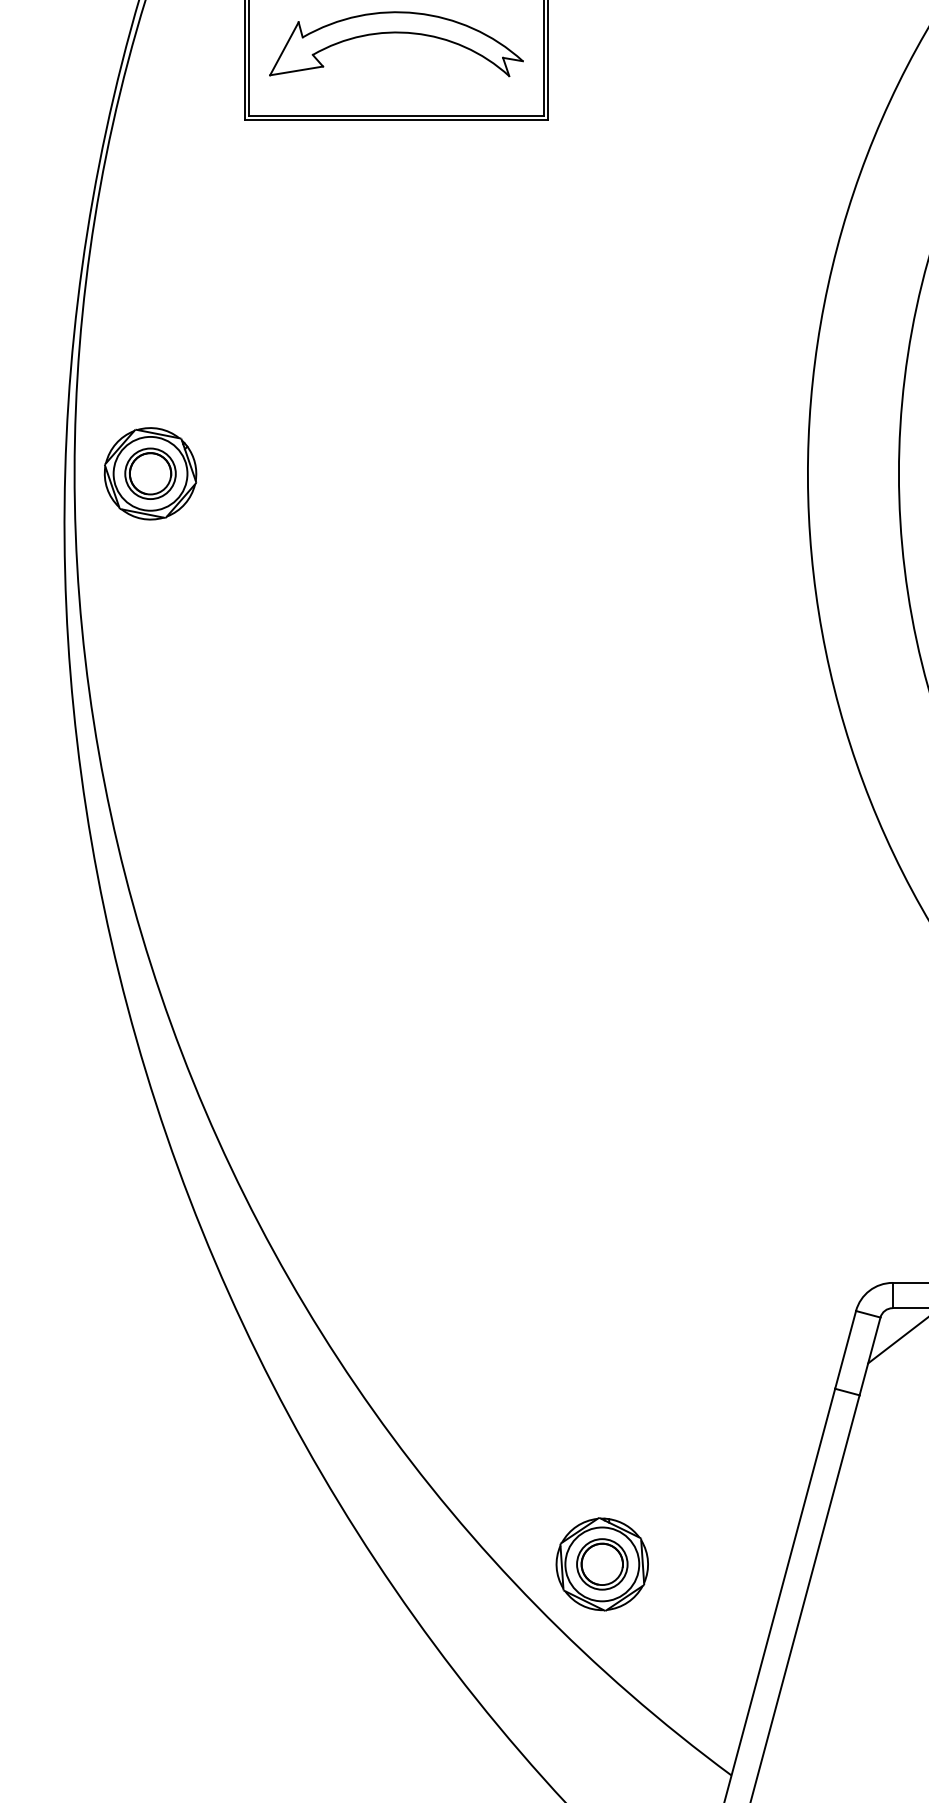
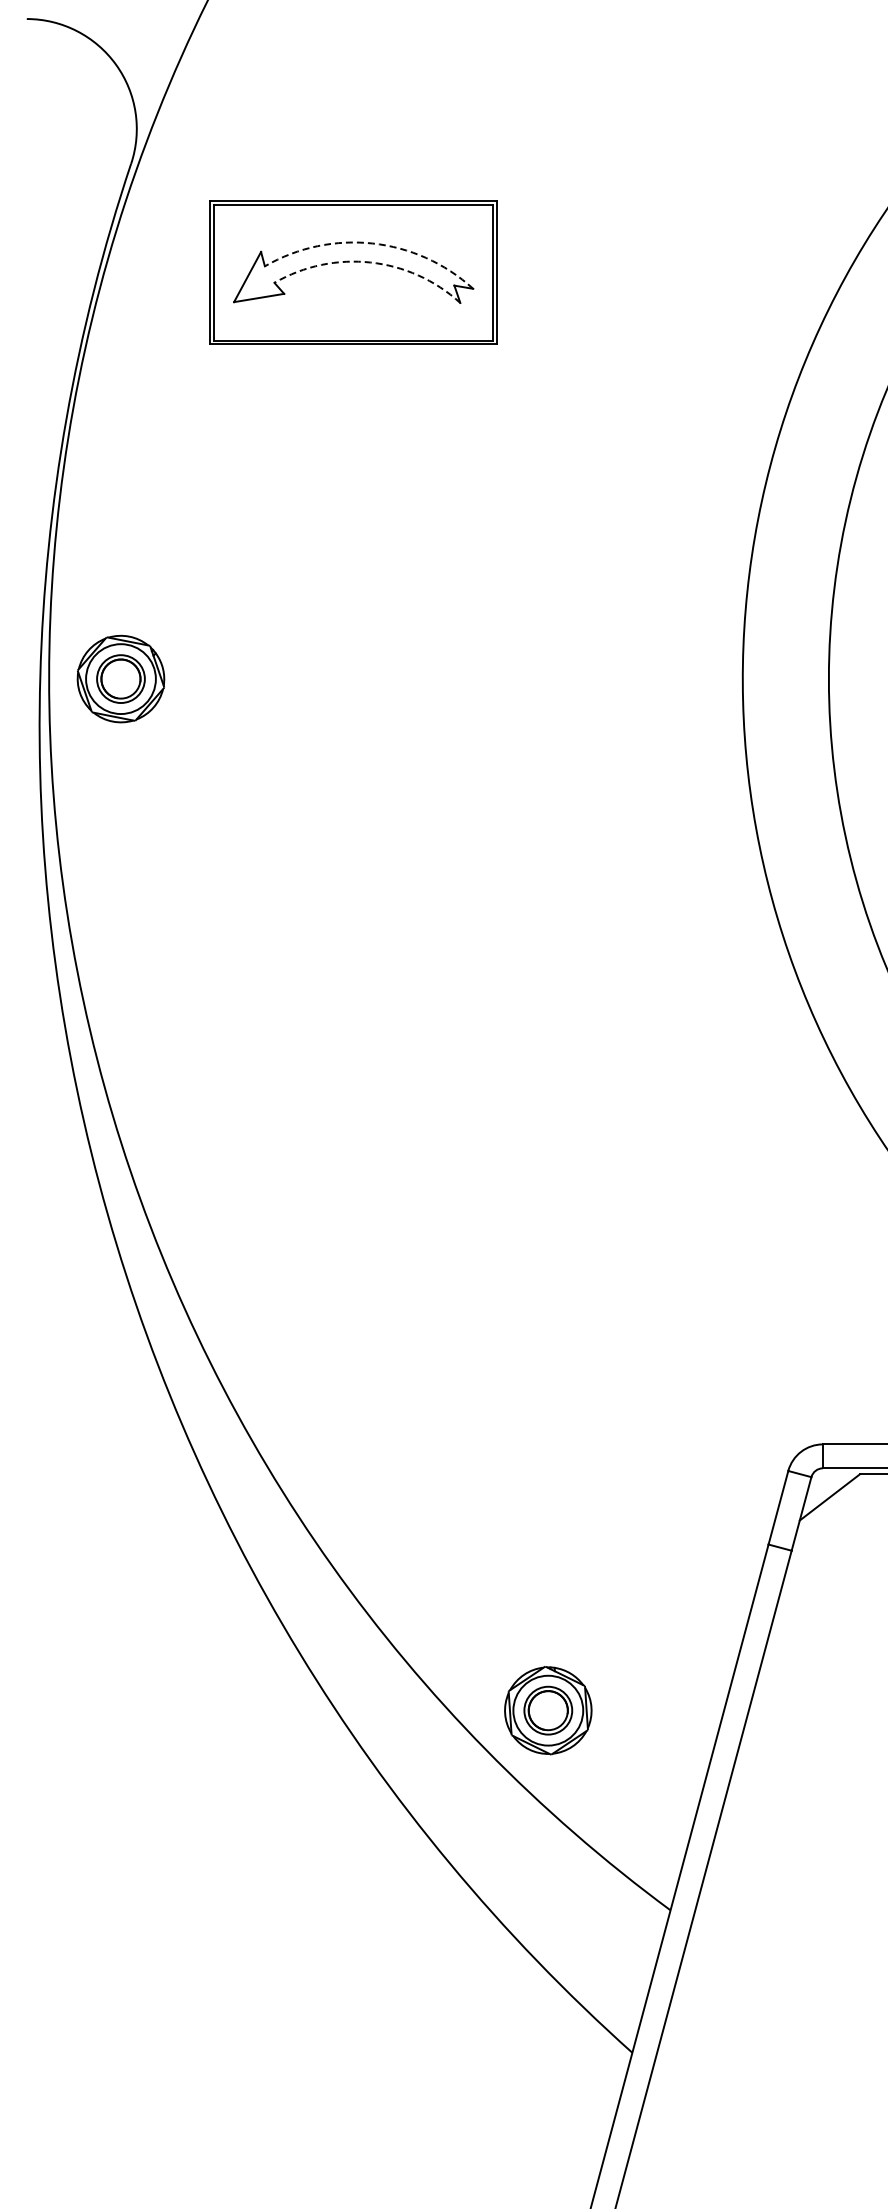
arc: (416, 13) -> (372, 243), solid -> dashed
arc: (414, 33) -> (370, 262), solid -> dashed

